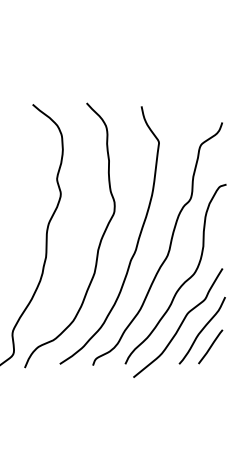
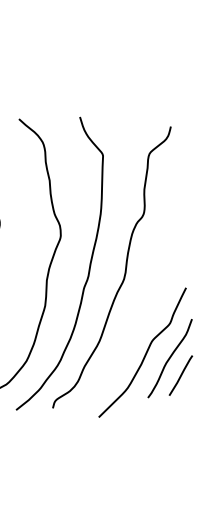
curve: (183, 282) -> (144, 307), removed

